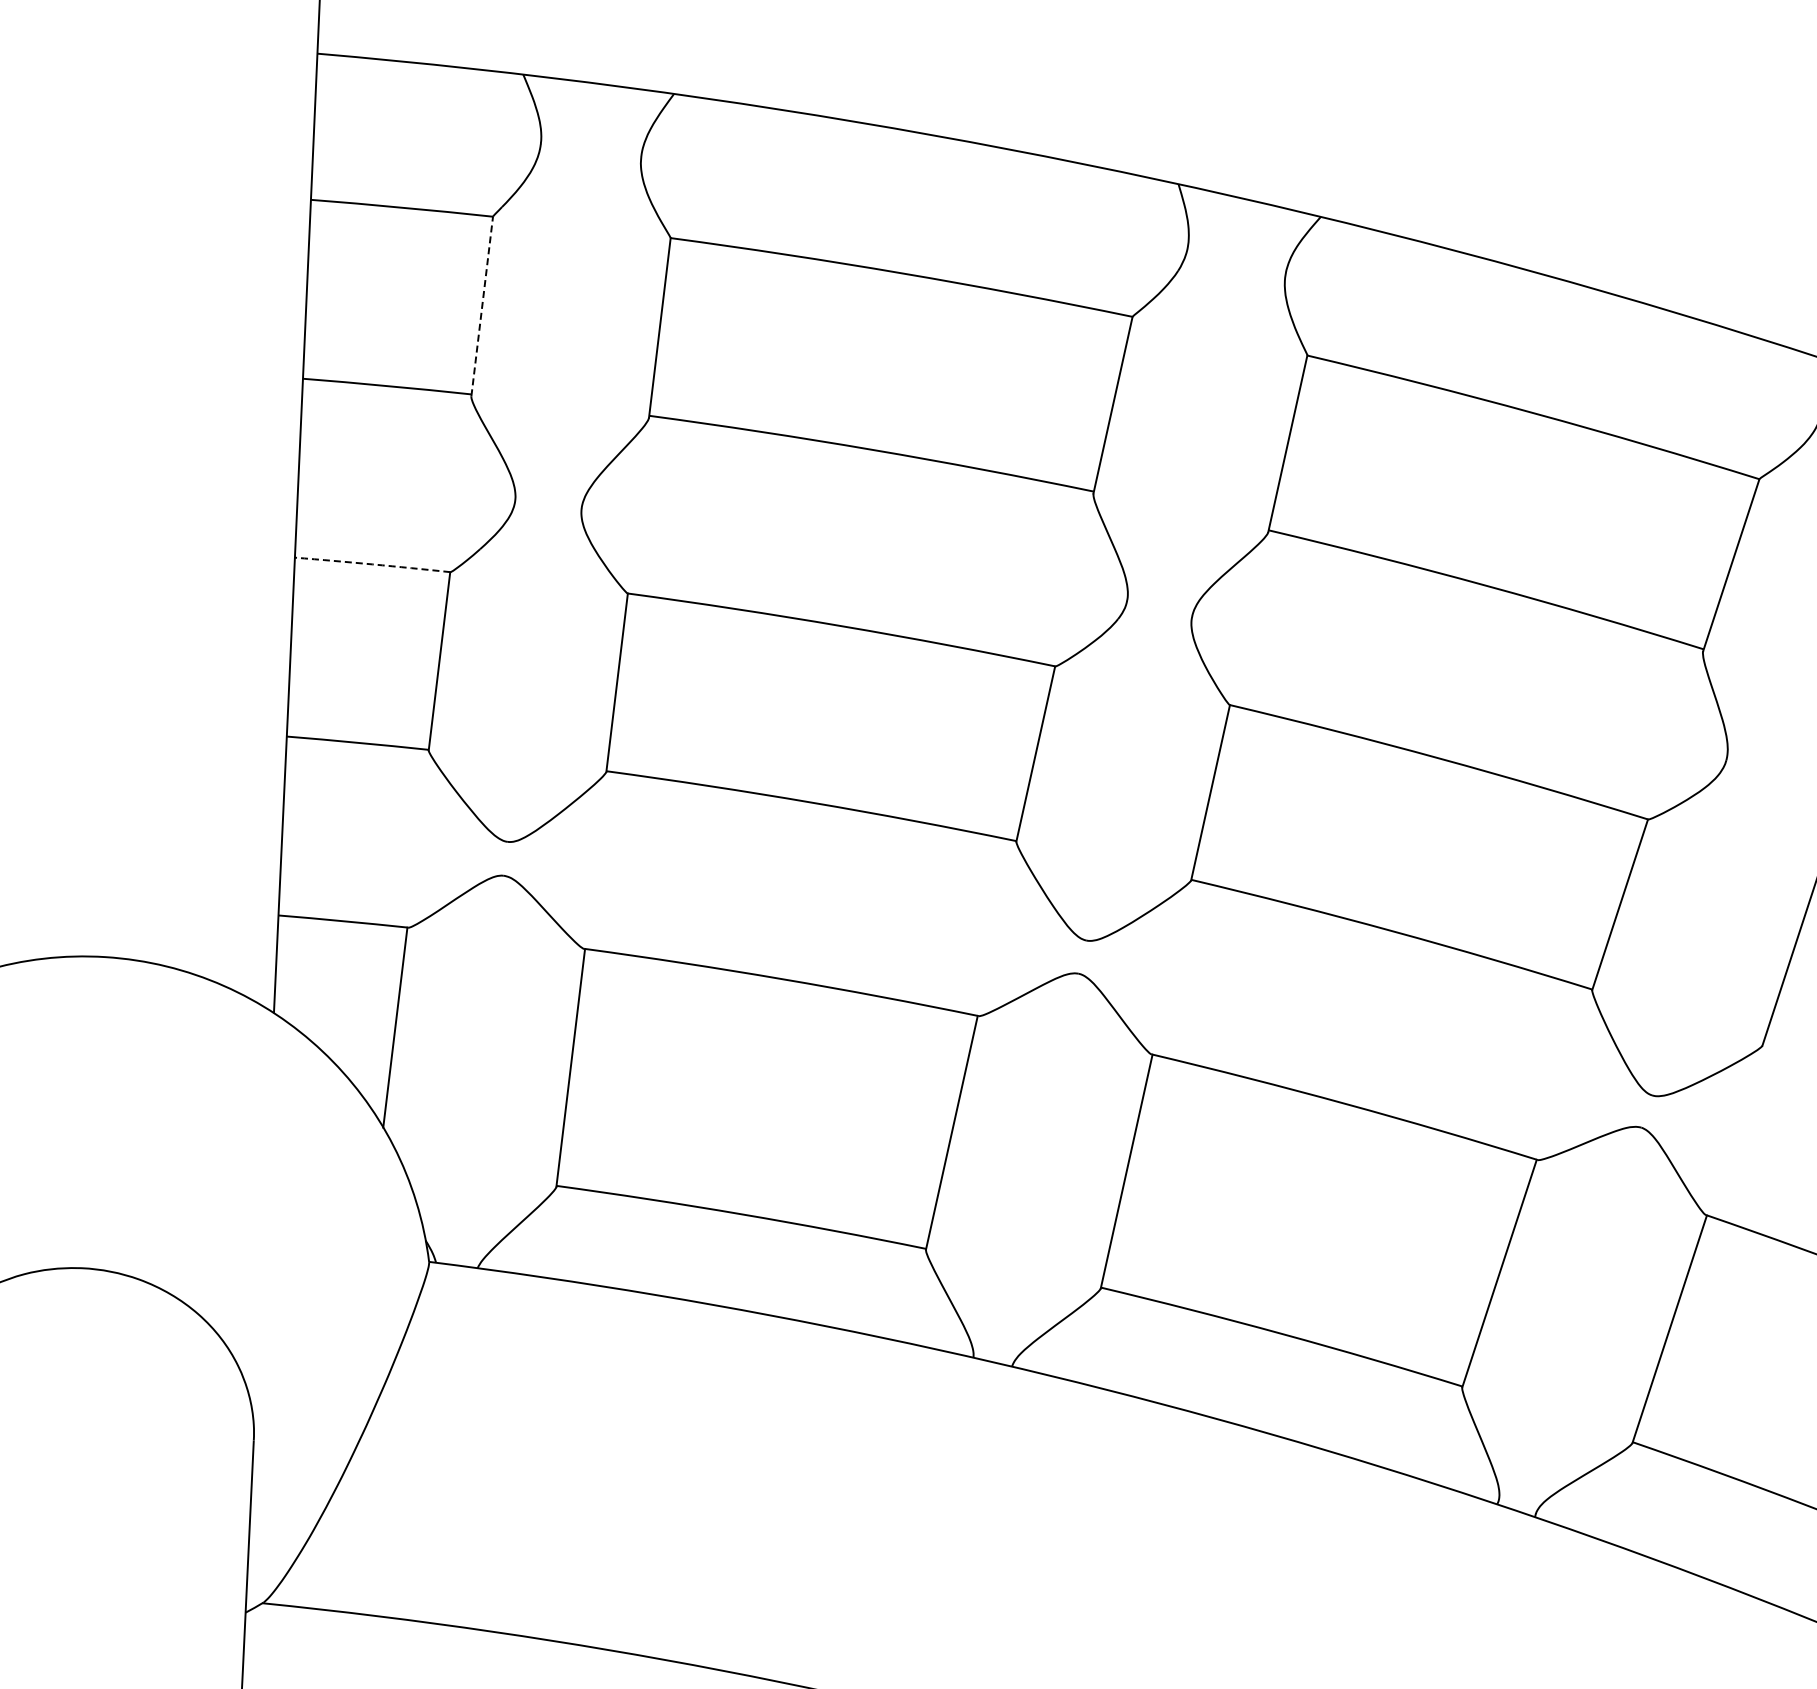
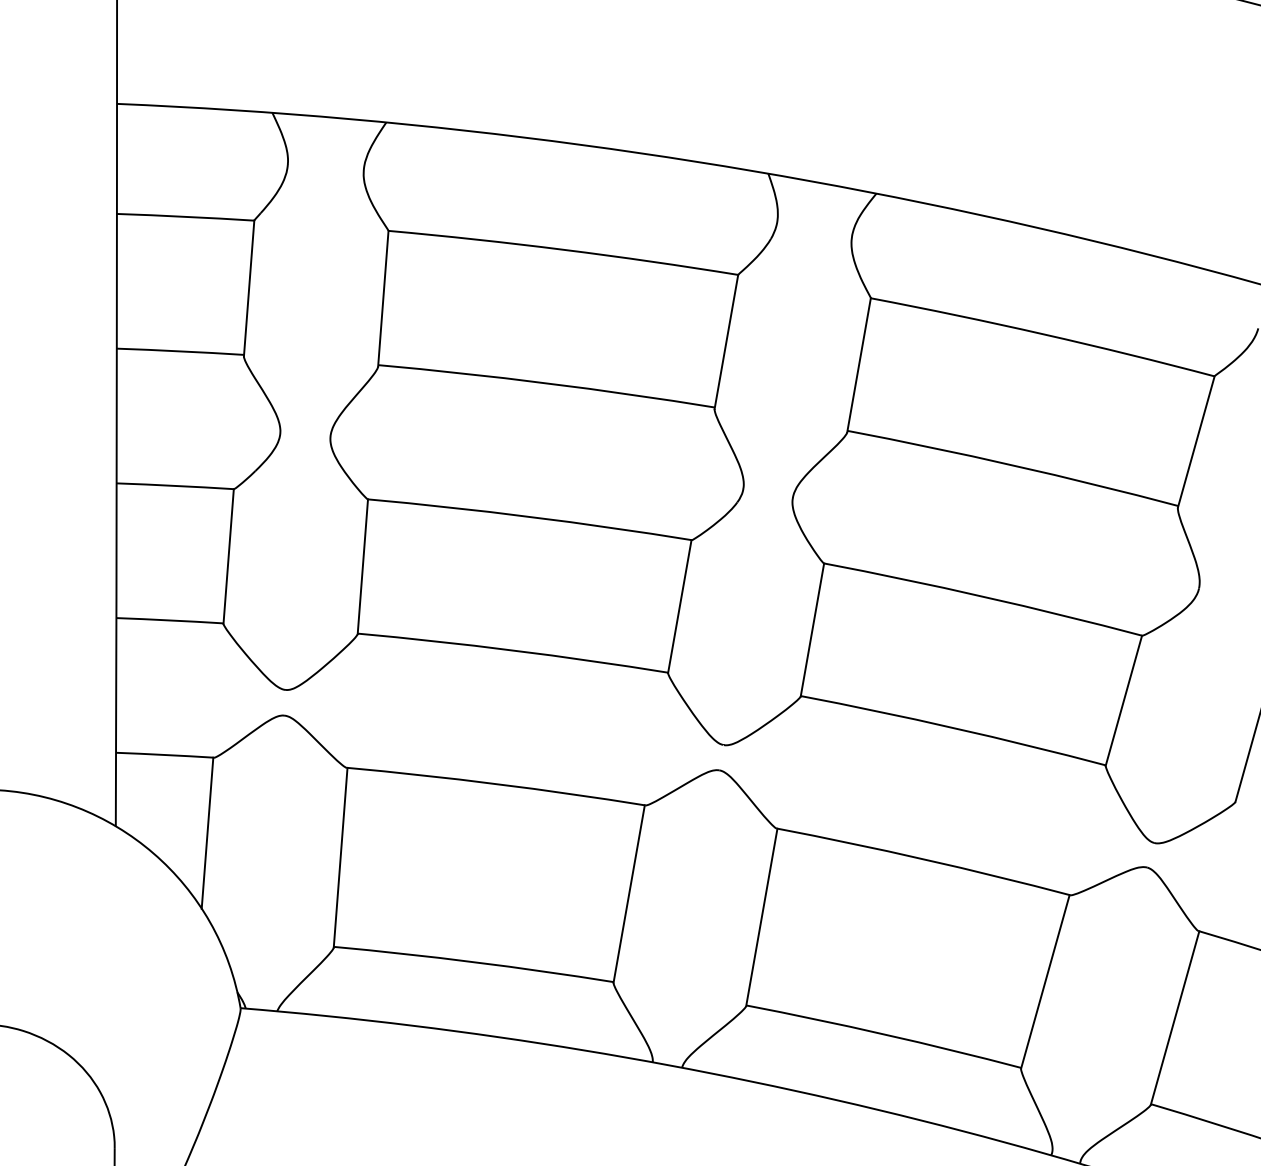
line: (482, 305) -> (249, 287), dashed -> solid
arc: (372, 564) -> (175, 485), dashed -> solid

